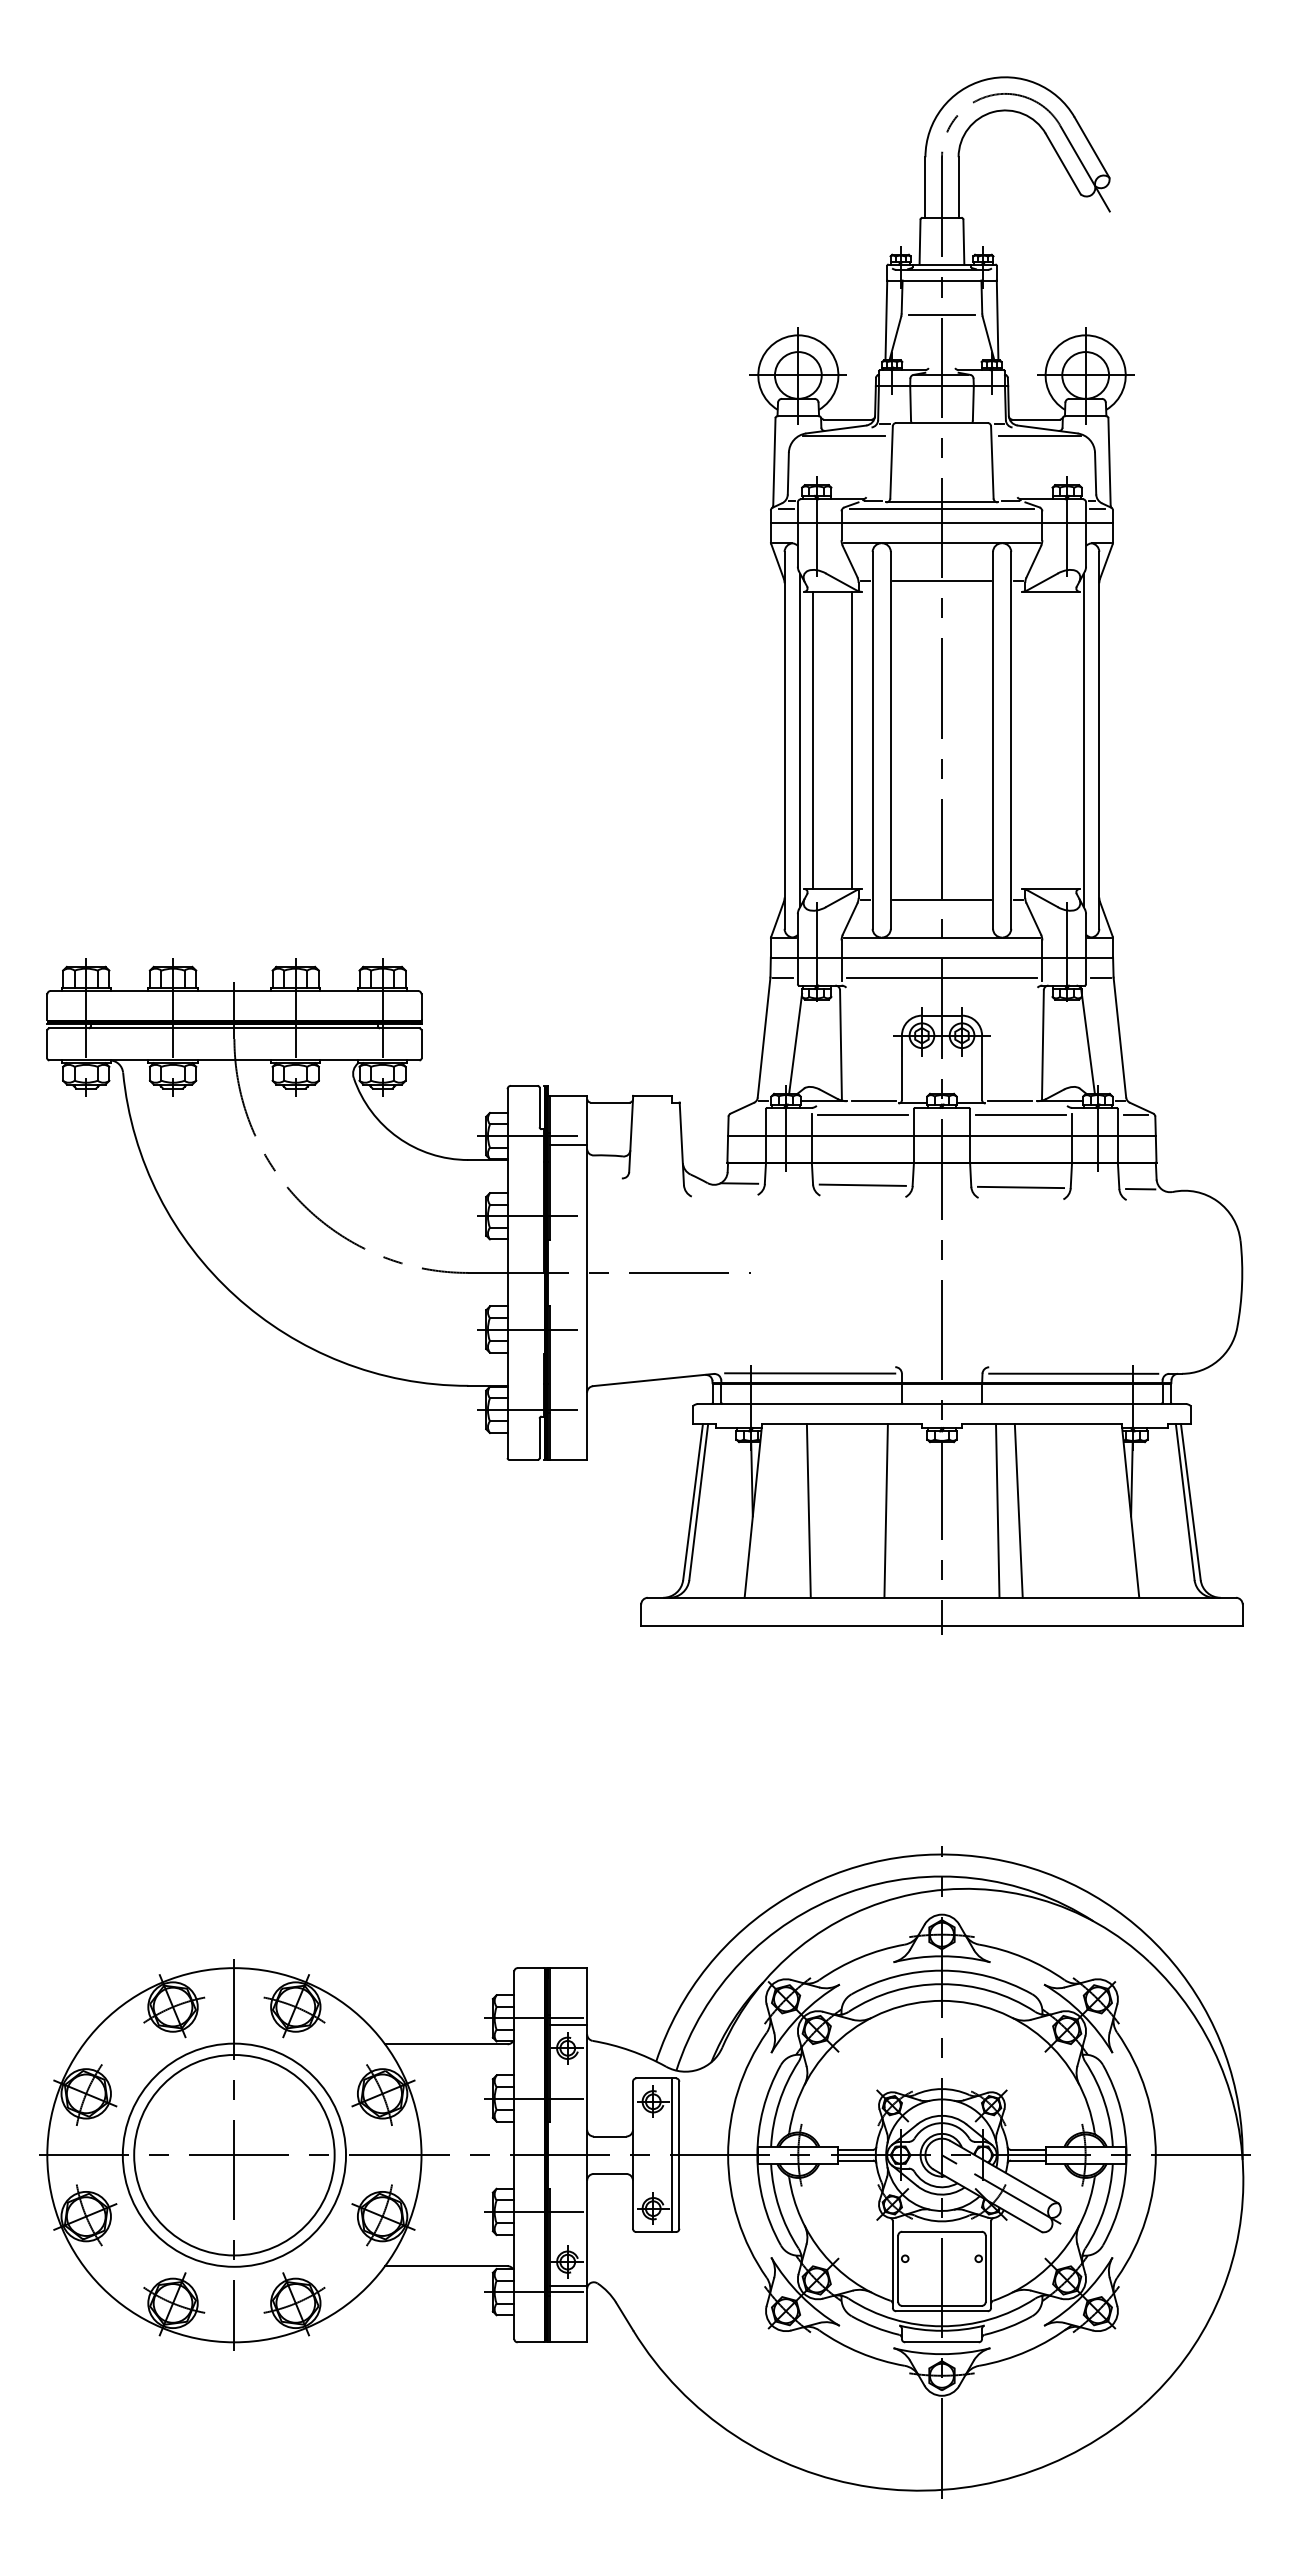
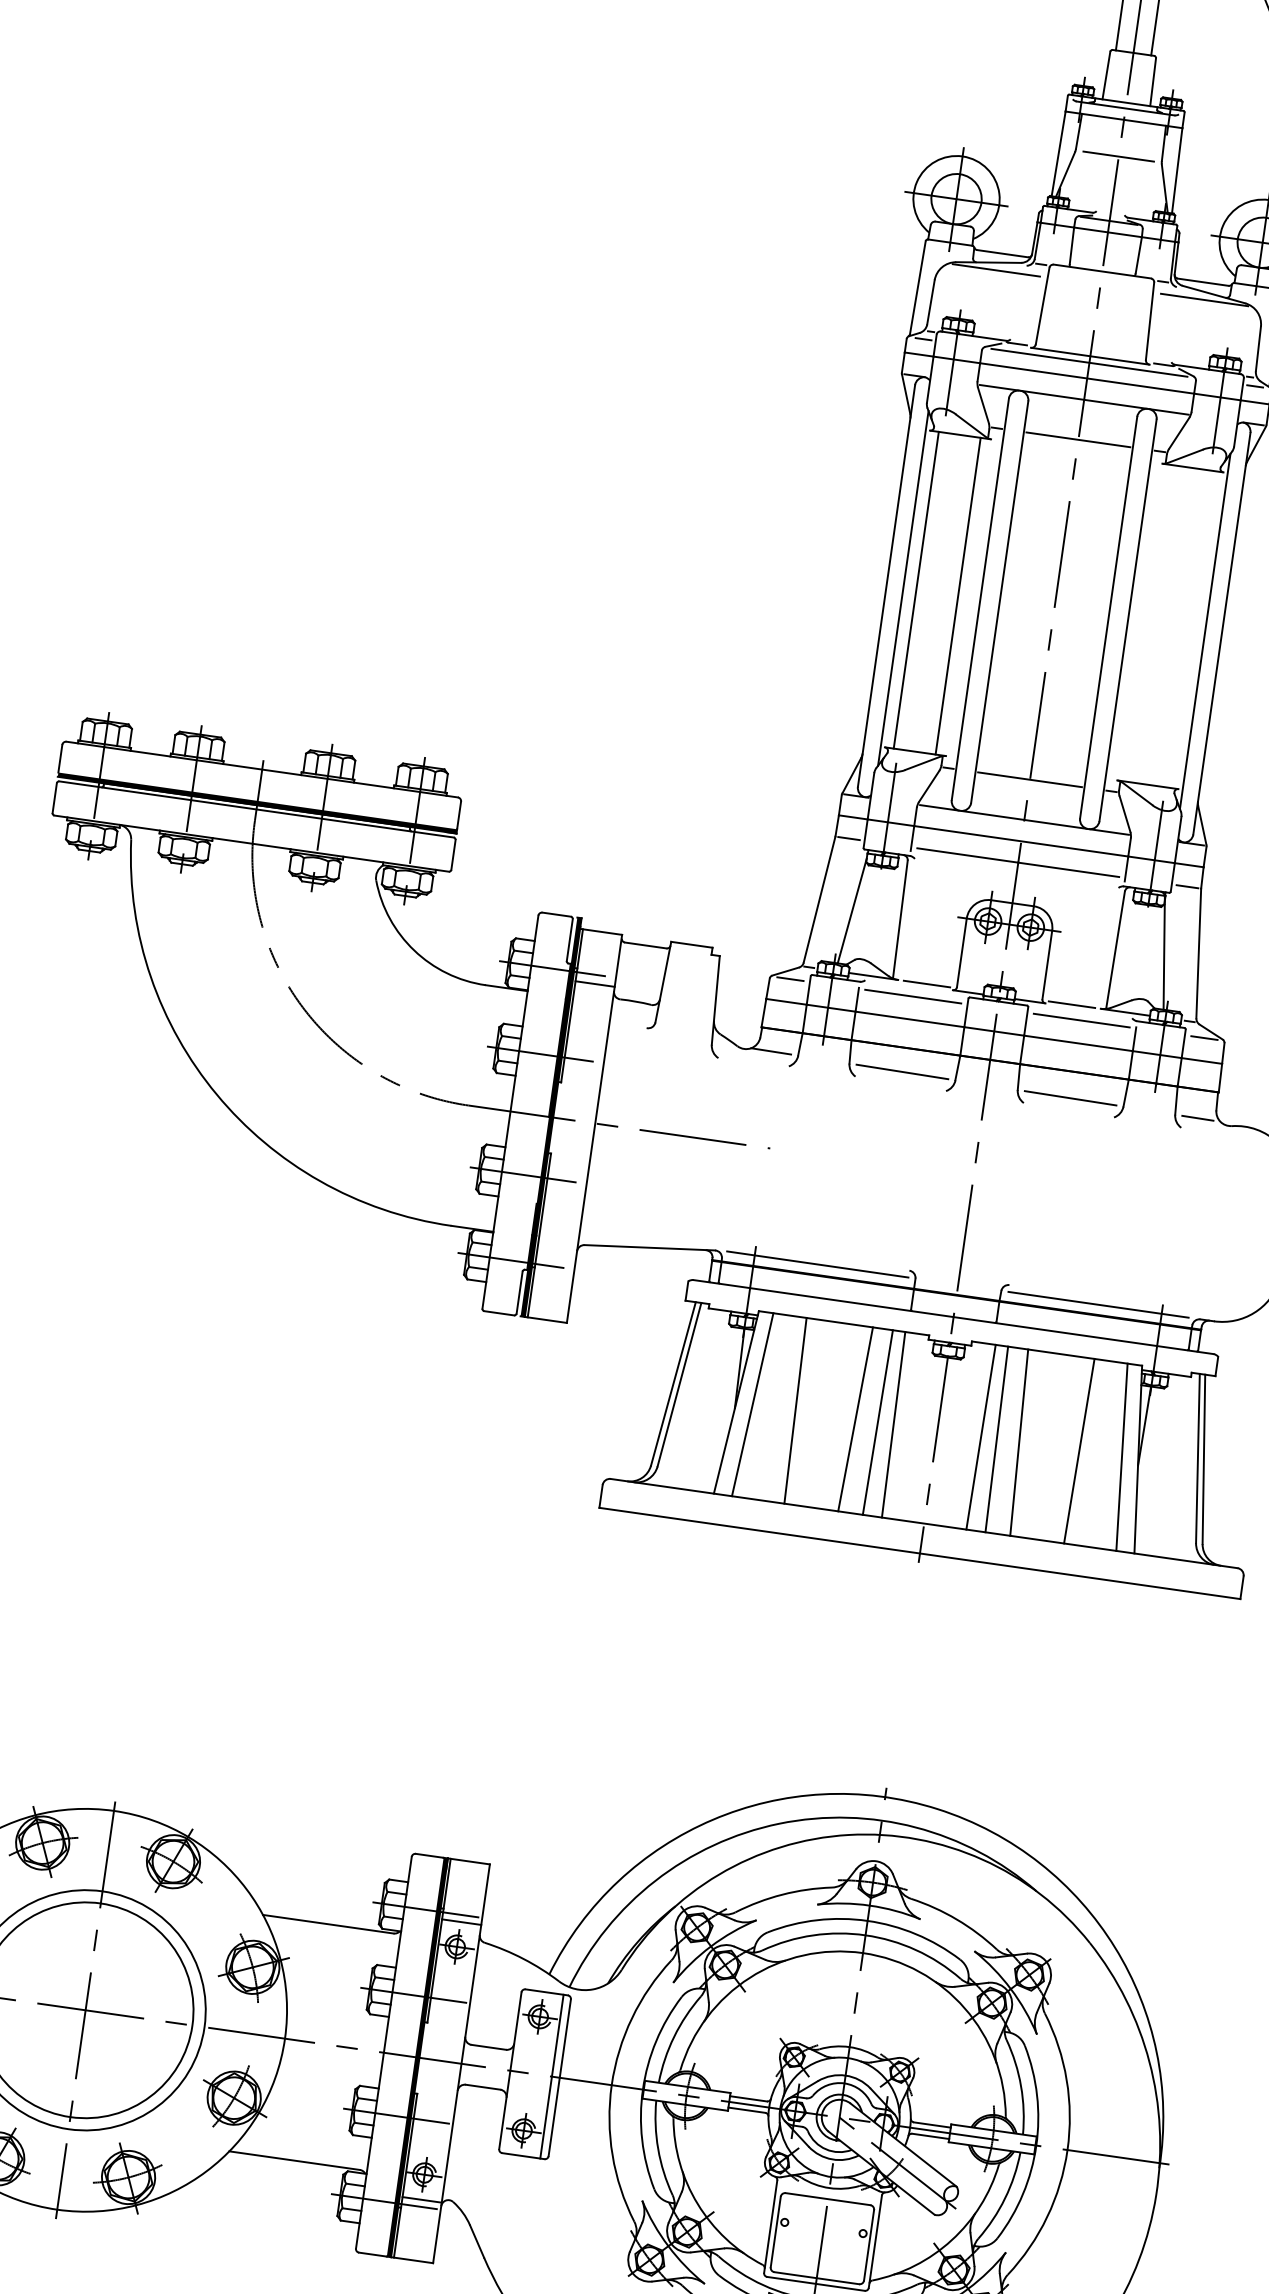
line: (747, 1114) -> (790, 979), added
line: (768, 1510) -> (752, 1404), added
line: (865, 1510) -> (855, 1418), added
line: (900, 1510) -> (893, 1424), added
line: (982, 1510) -> (980, 1436), added
line: (1075, 1510) -> (1079, 1450), added
line: (1115, 1510) -> (1122, 1456), added

